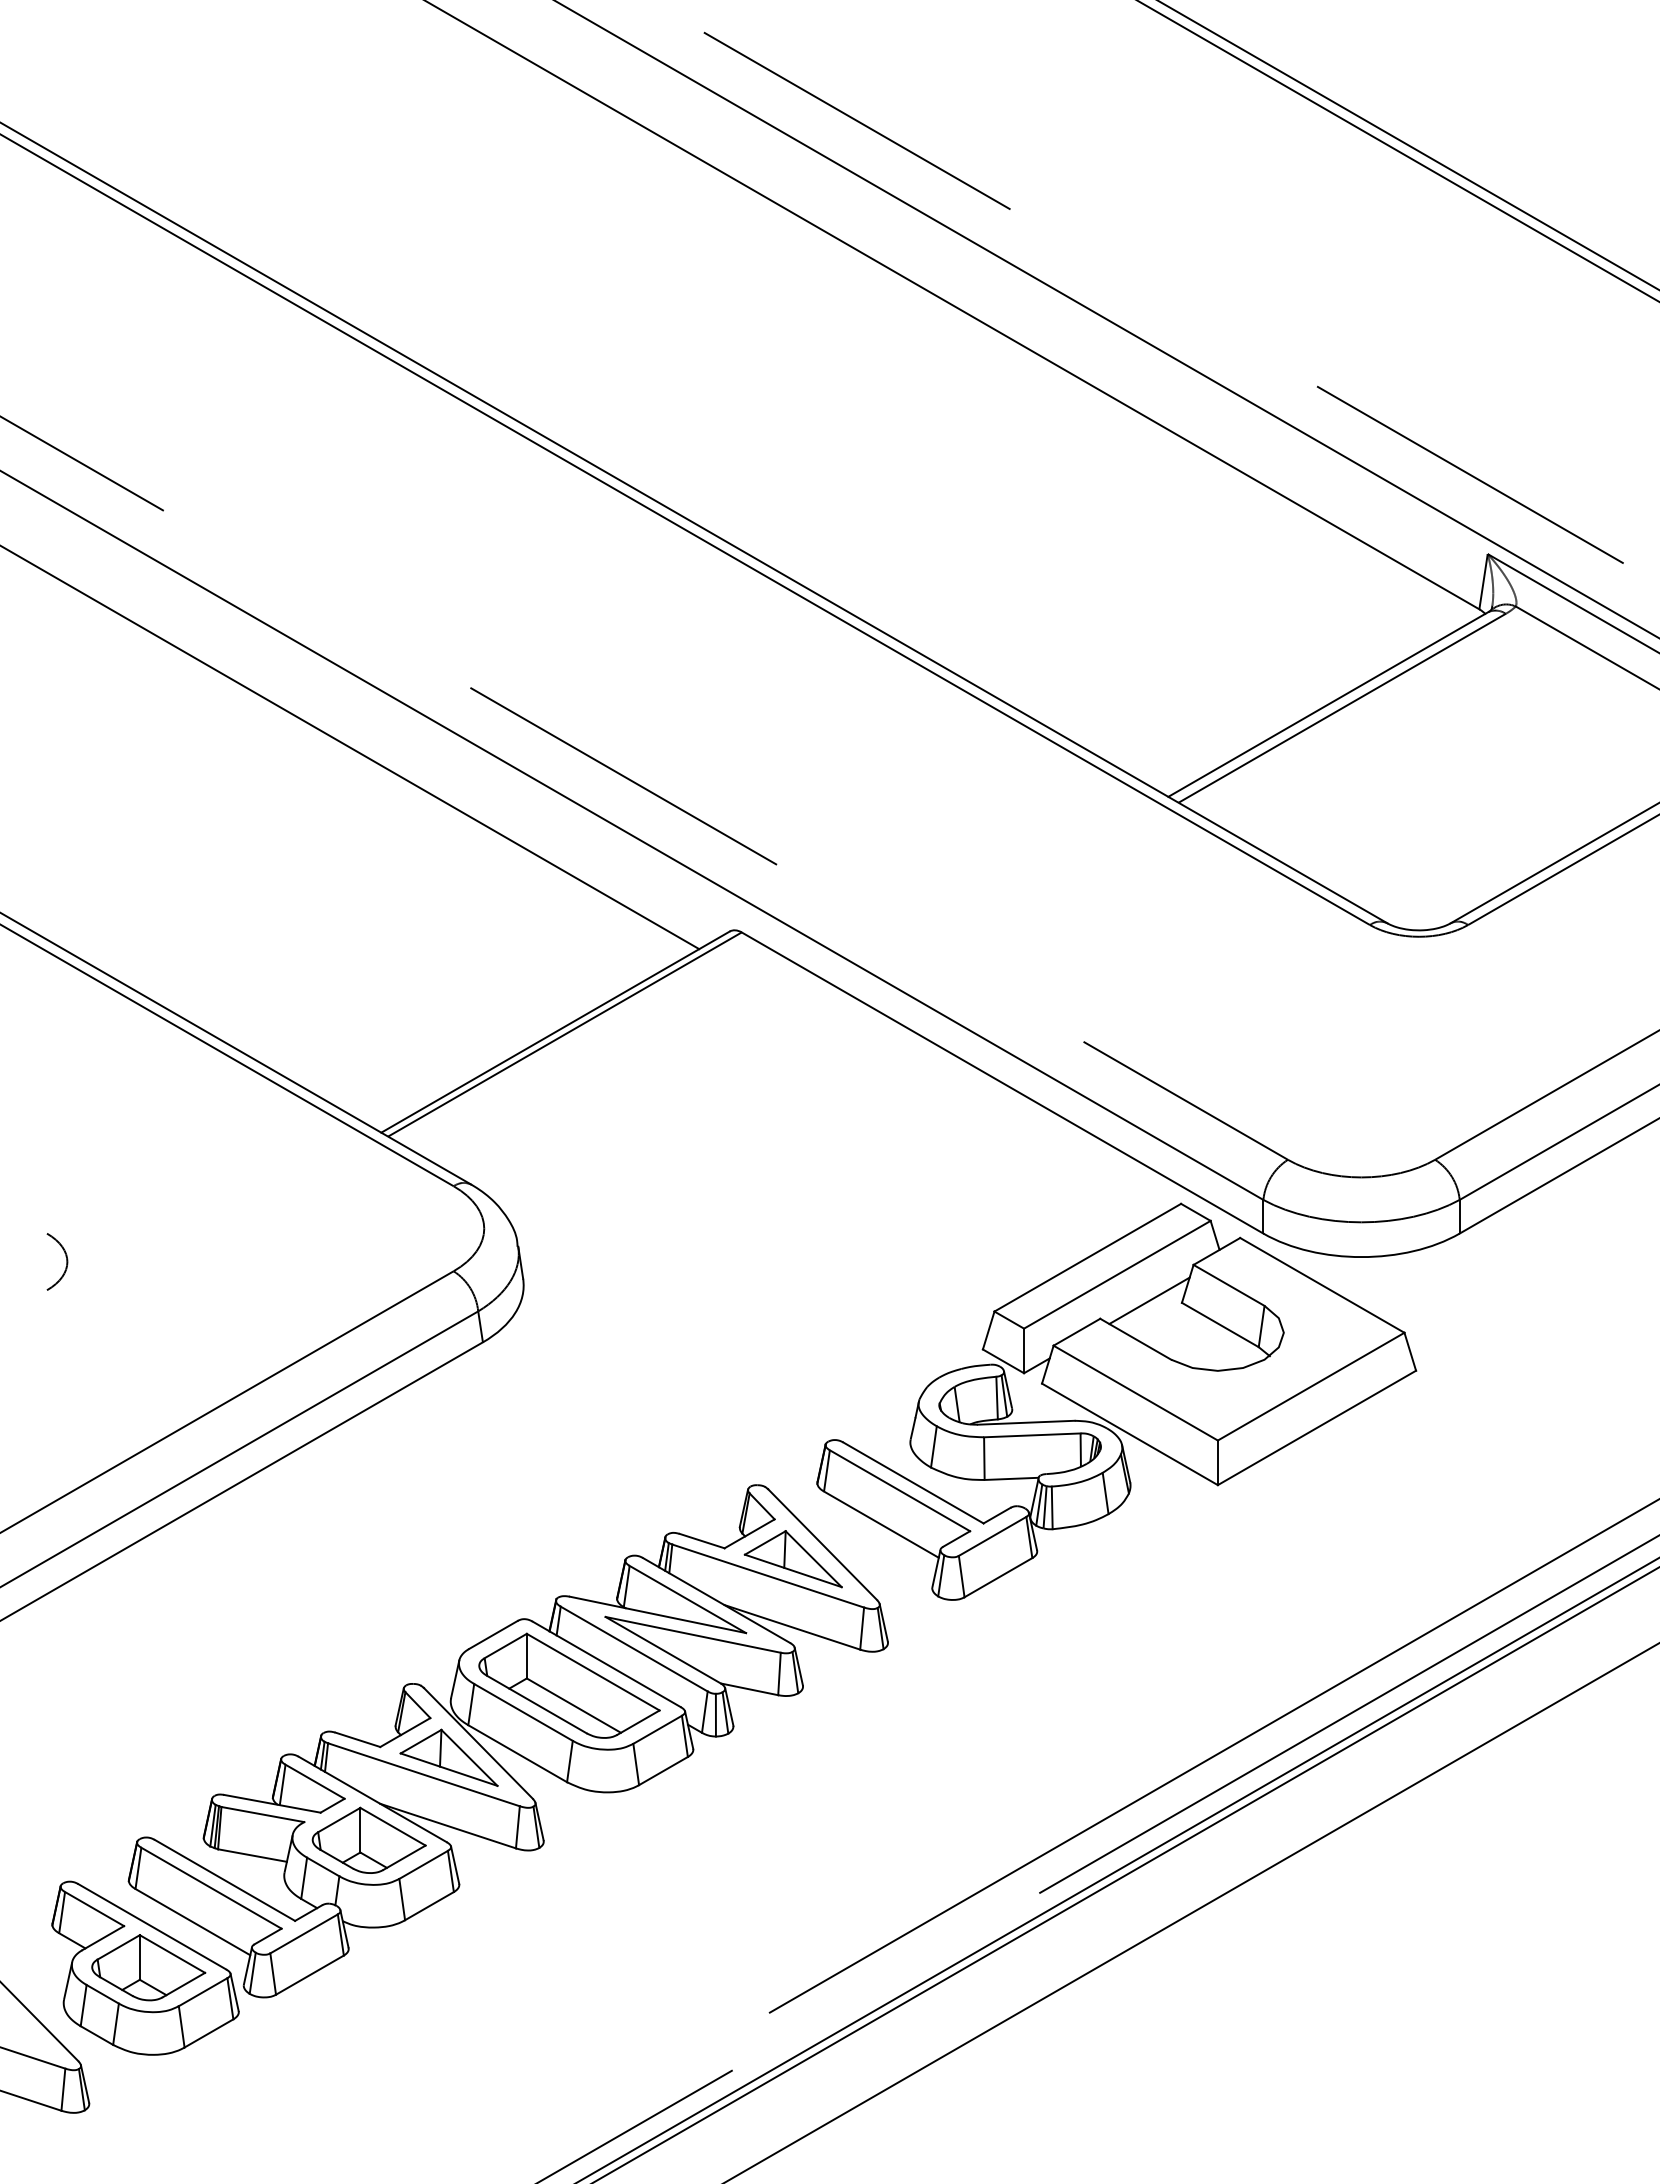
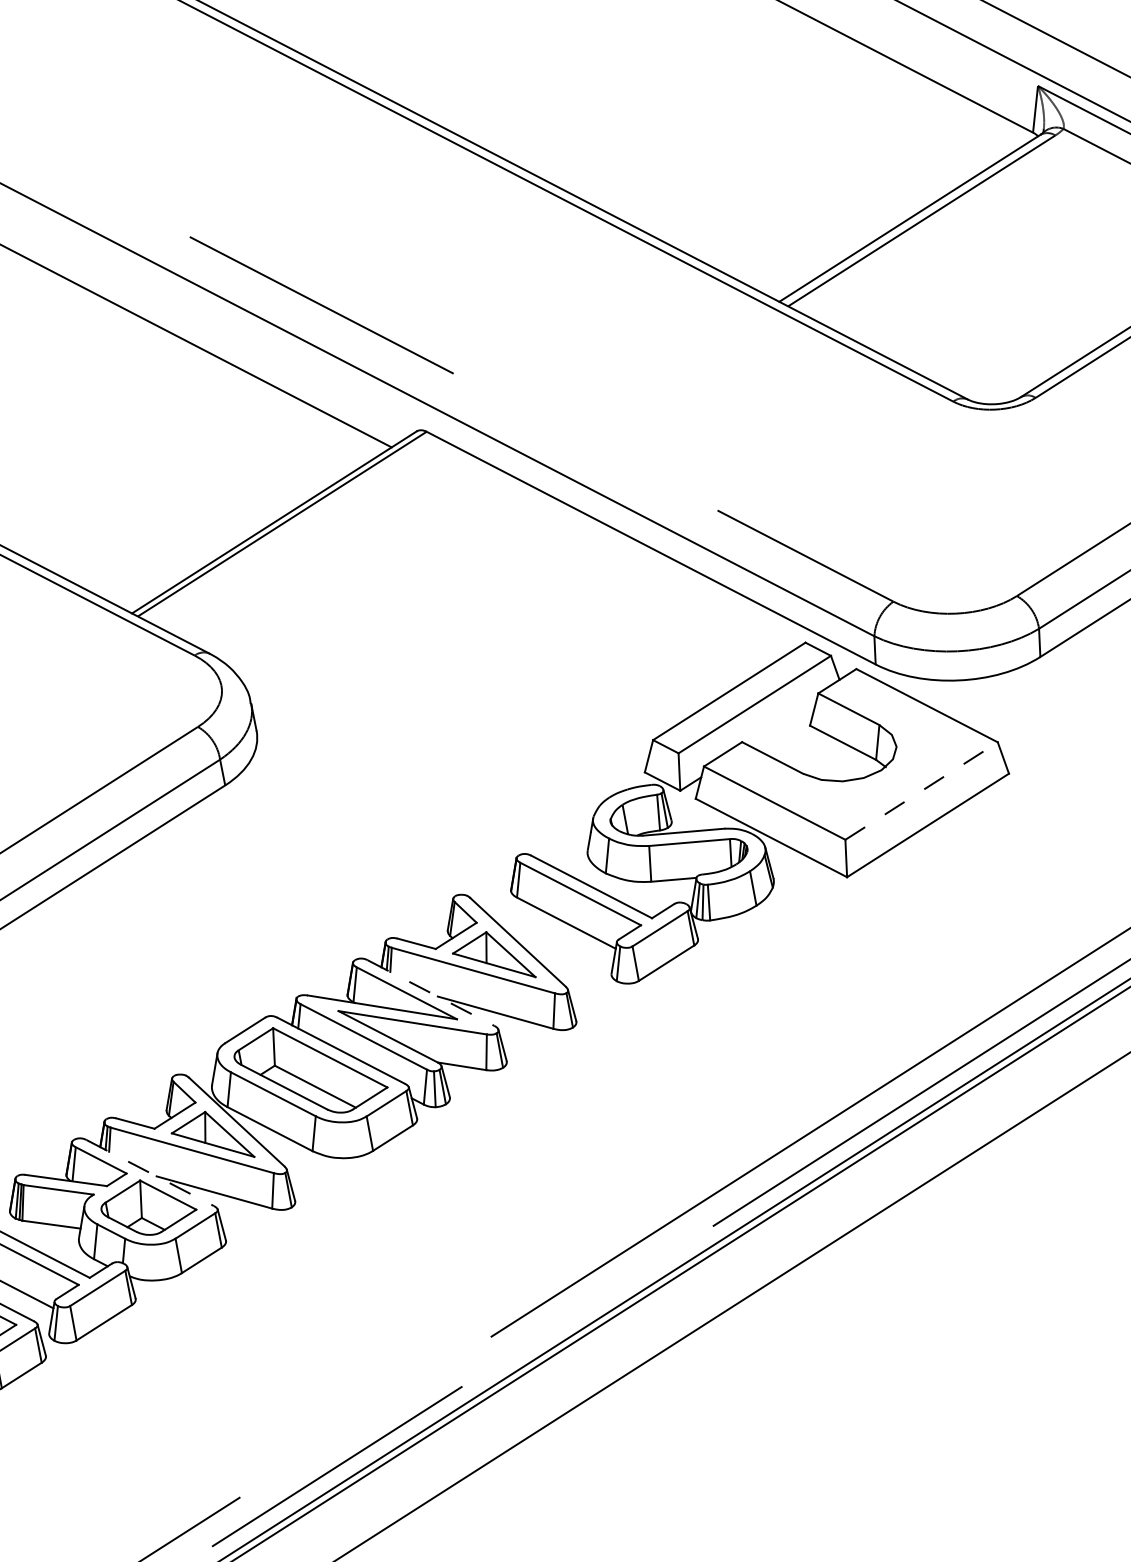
line: (1149, 1300) -> (782, 724), removed
line: (1311, 1386) -> (921, 790), solid -> dashed
line: (716, 1600) -> (430, 993), solid -> dashed
line: (373, 1799) -> (150, 1173), solid -> dashed

